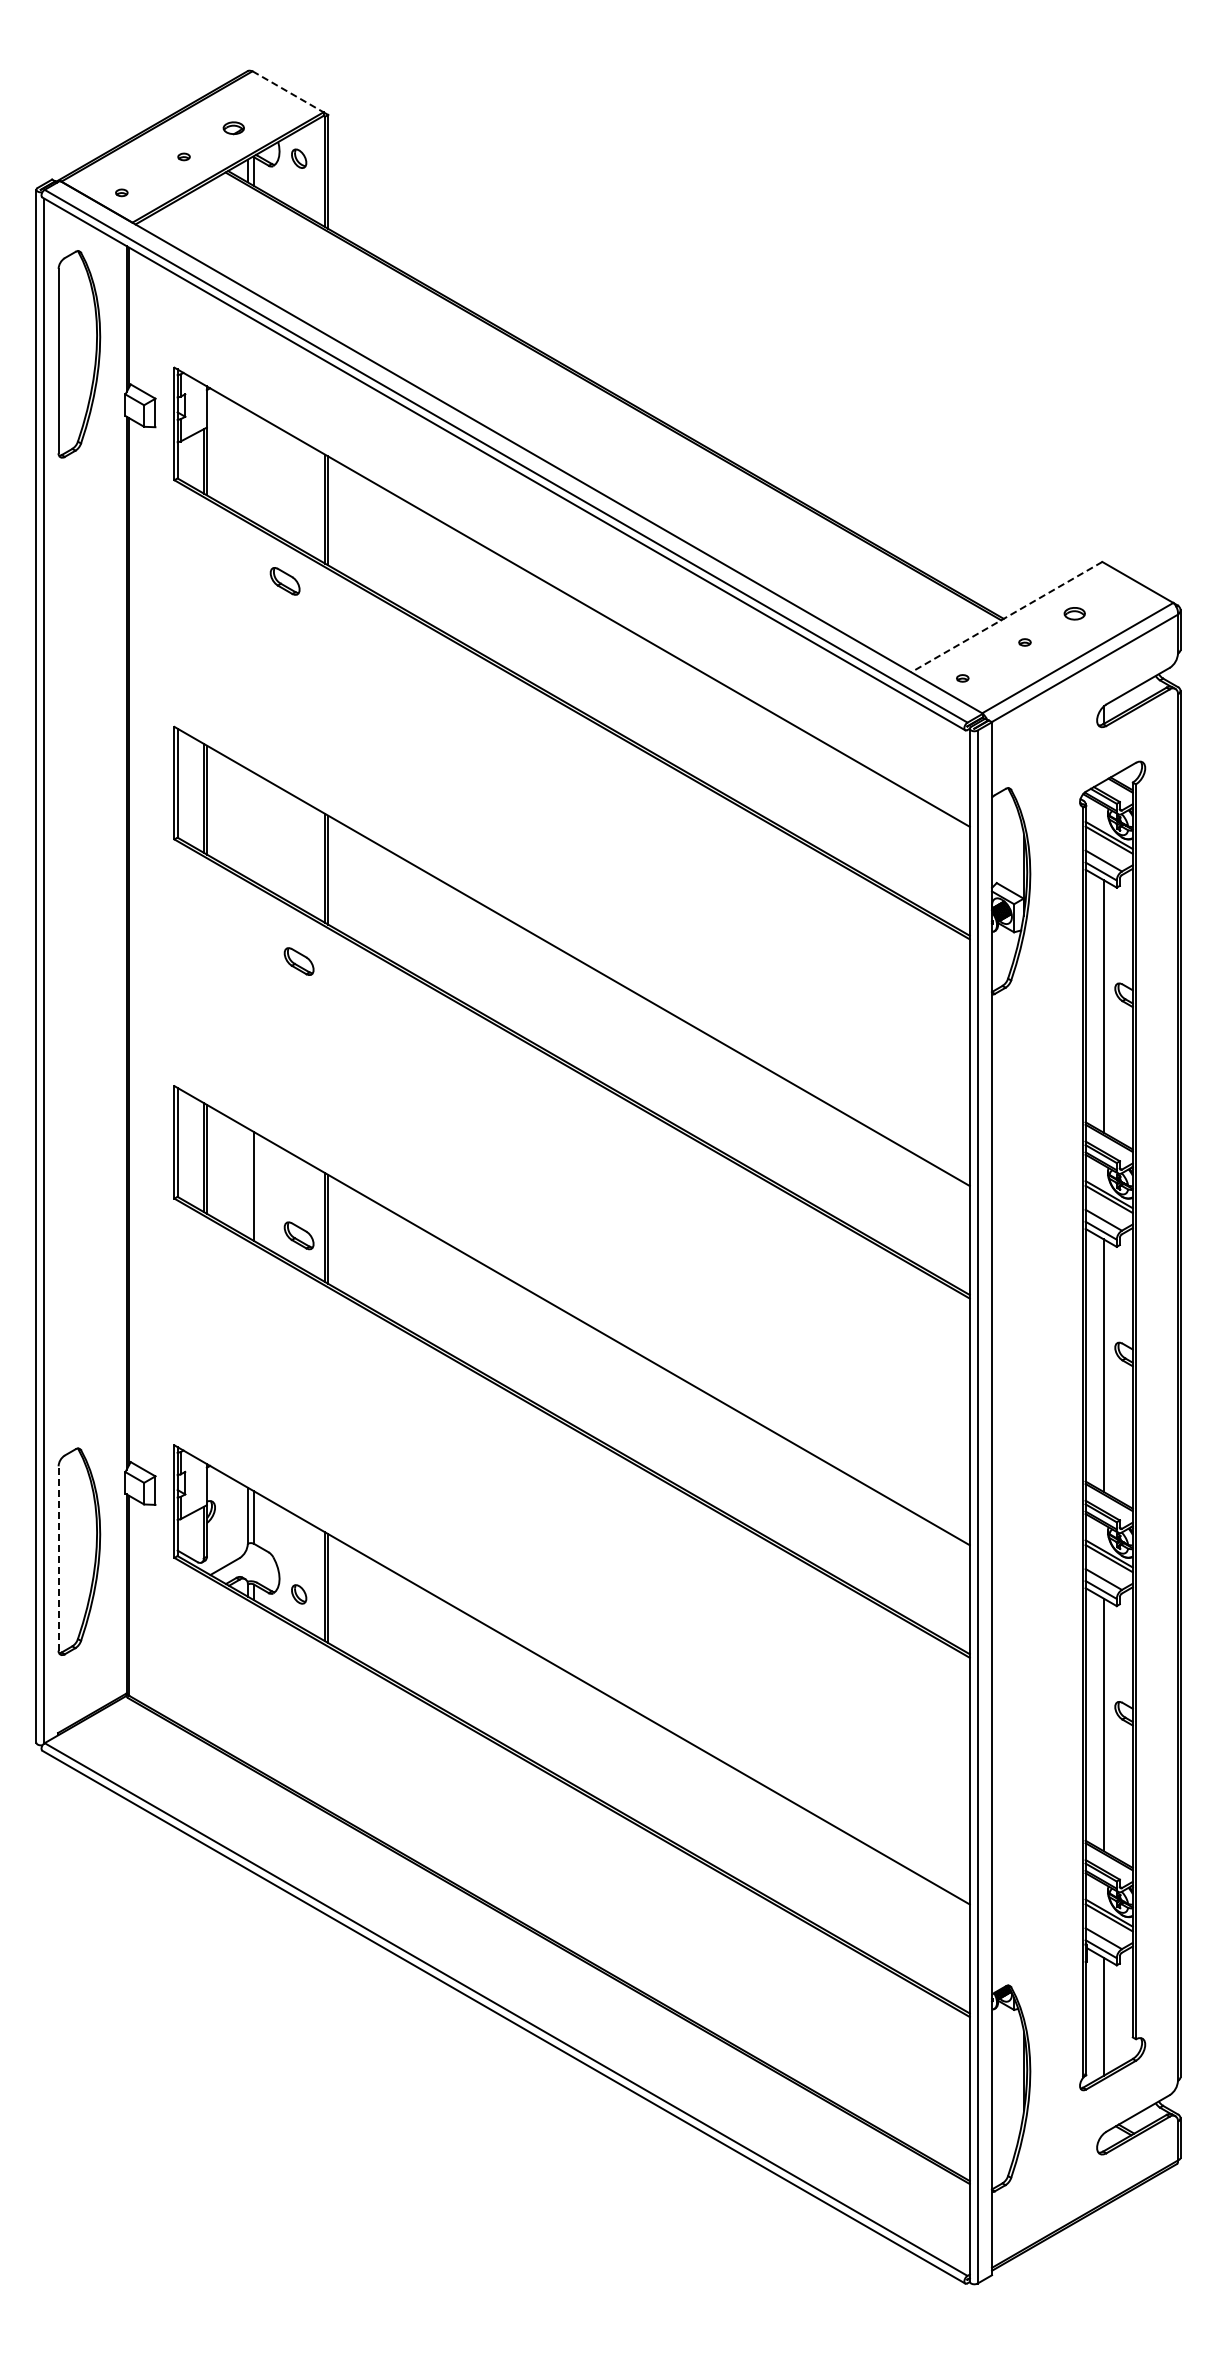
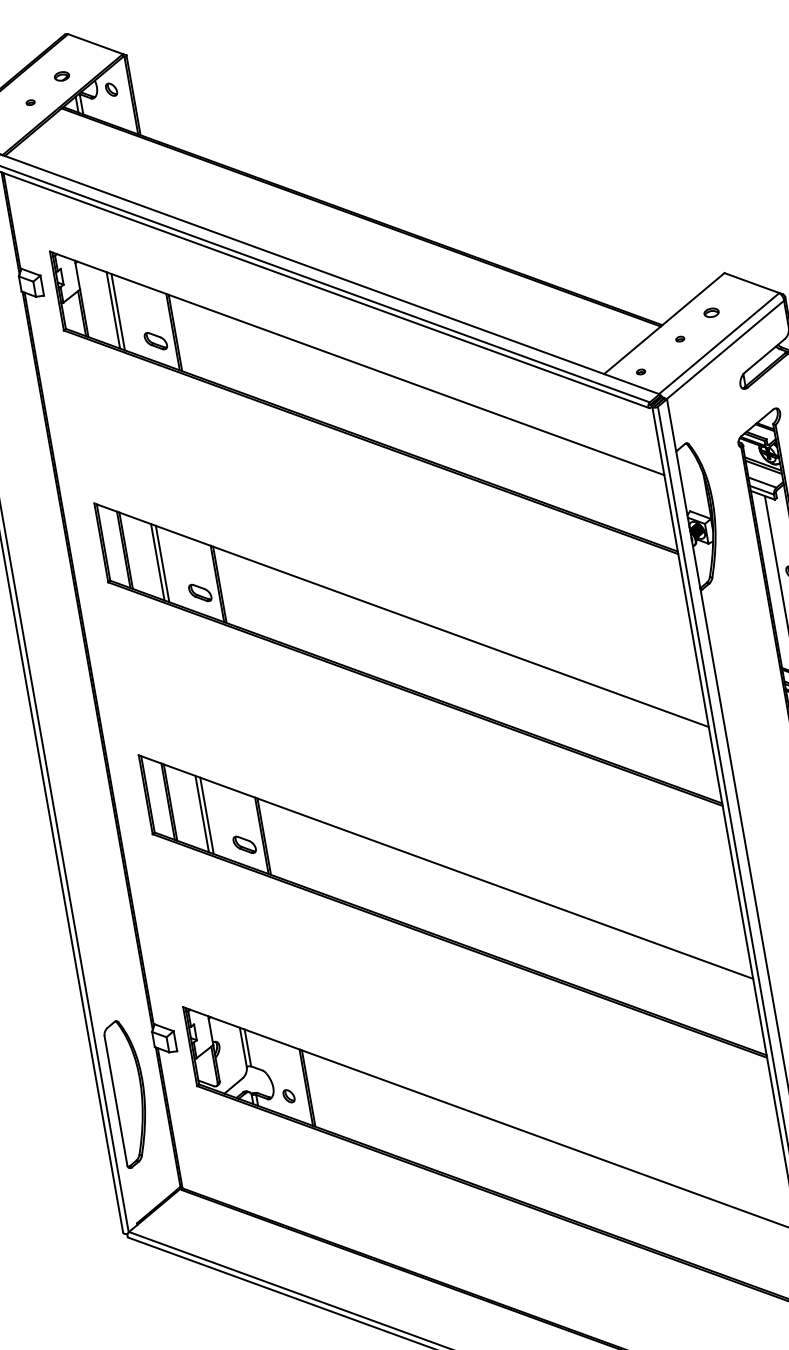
line: (288, 92) -> (95, 44), dashed -> solid
line: (247, 464) -> (113, 310), added
line: (254, 467) -> (118, 311), added
part: (284, 581) -> (155, 341), moved
line: (1006, 617) -> (664, 323), dashed -> solid
line: (247, 823) -> (157, 562), added
line: (254, 826) -> (162, 563), added
part: (298, 961) -> (199, 593), moved
line: (247, 1182) -> (201, 813), added
line: (58, 1558) -> (115, 1100), dashed -> solid

